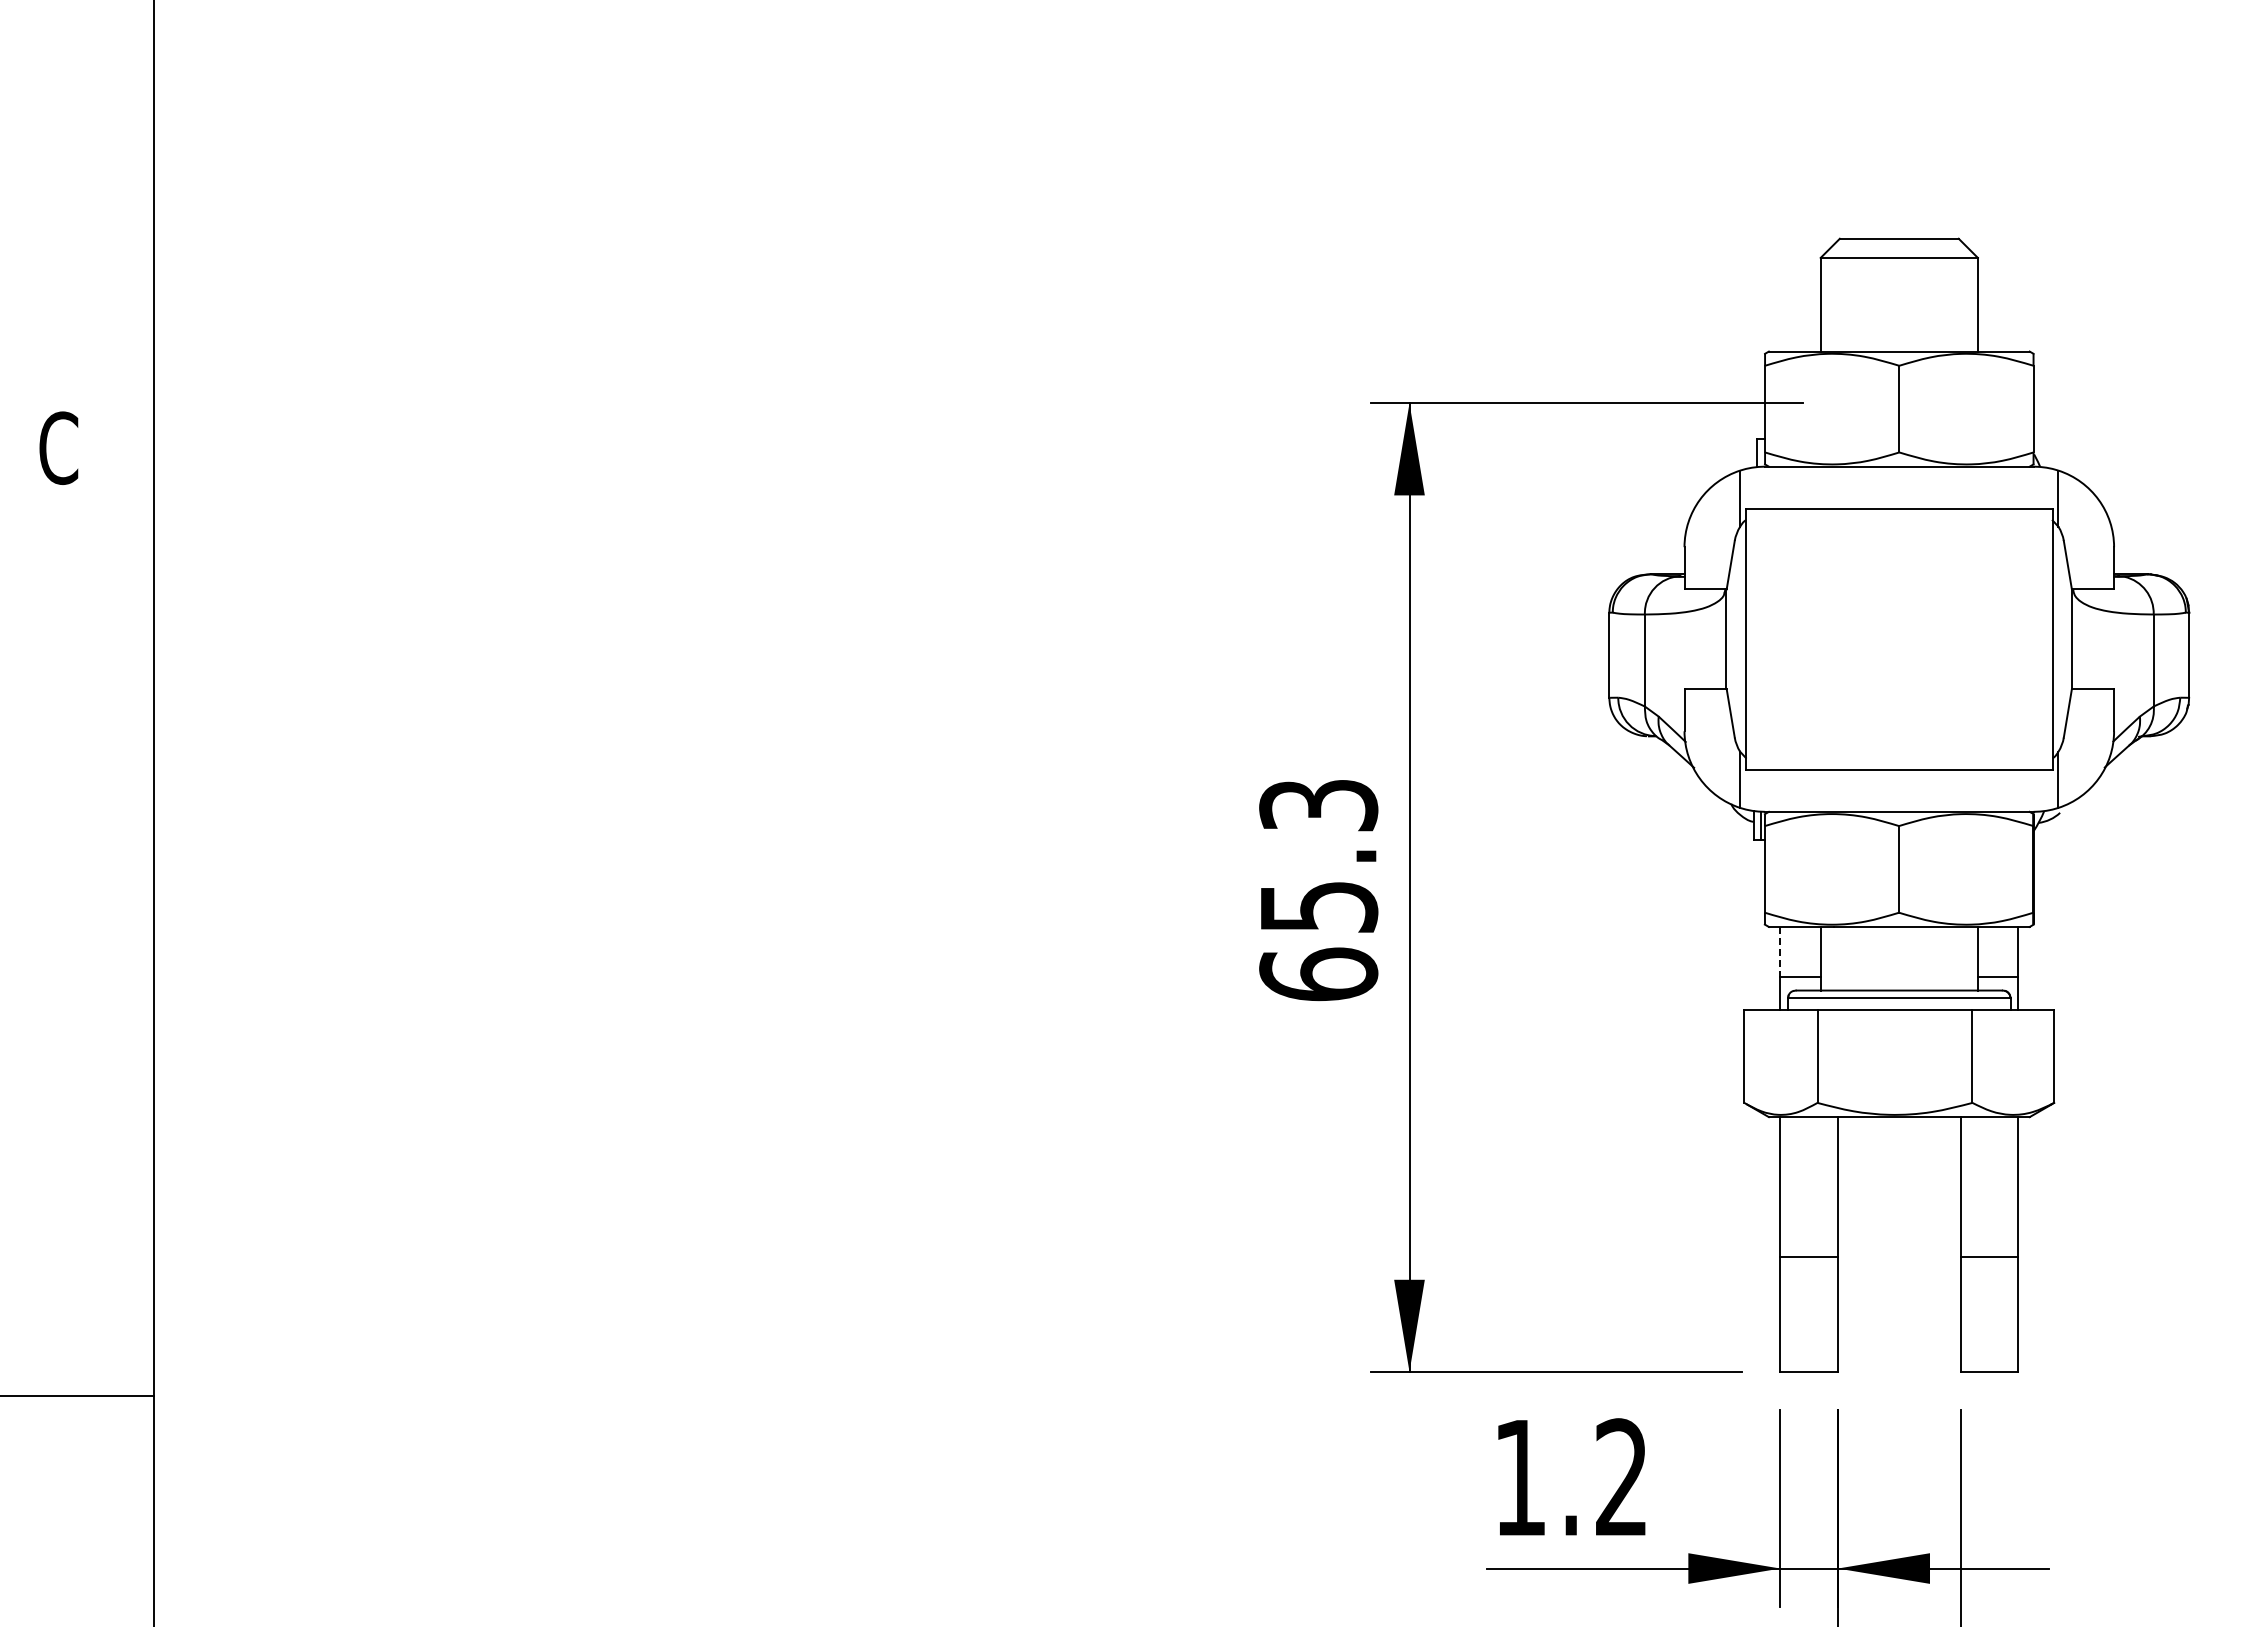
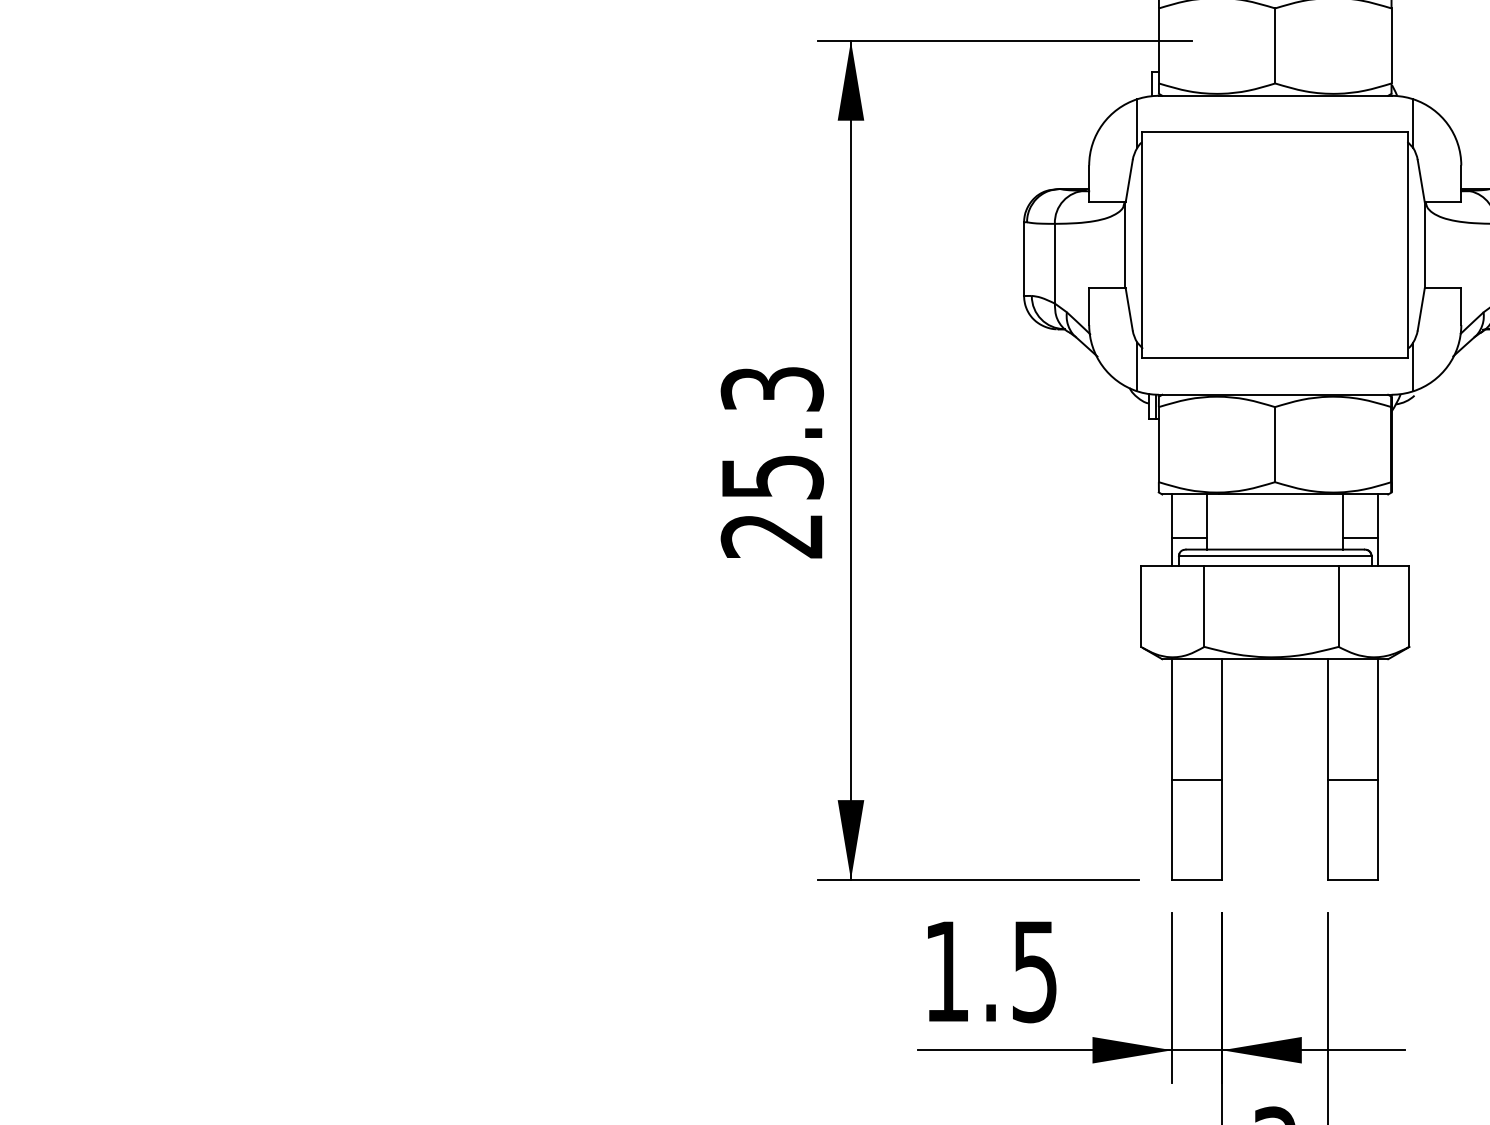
line: (1780, 951) -> (1172, 515), dashed -> solid
text: (1318, 974) -> (772, 535), 65.3 -> 25.3
text: (1621, 1477) -> (1034, 971), 1.2 -> 1.5

